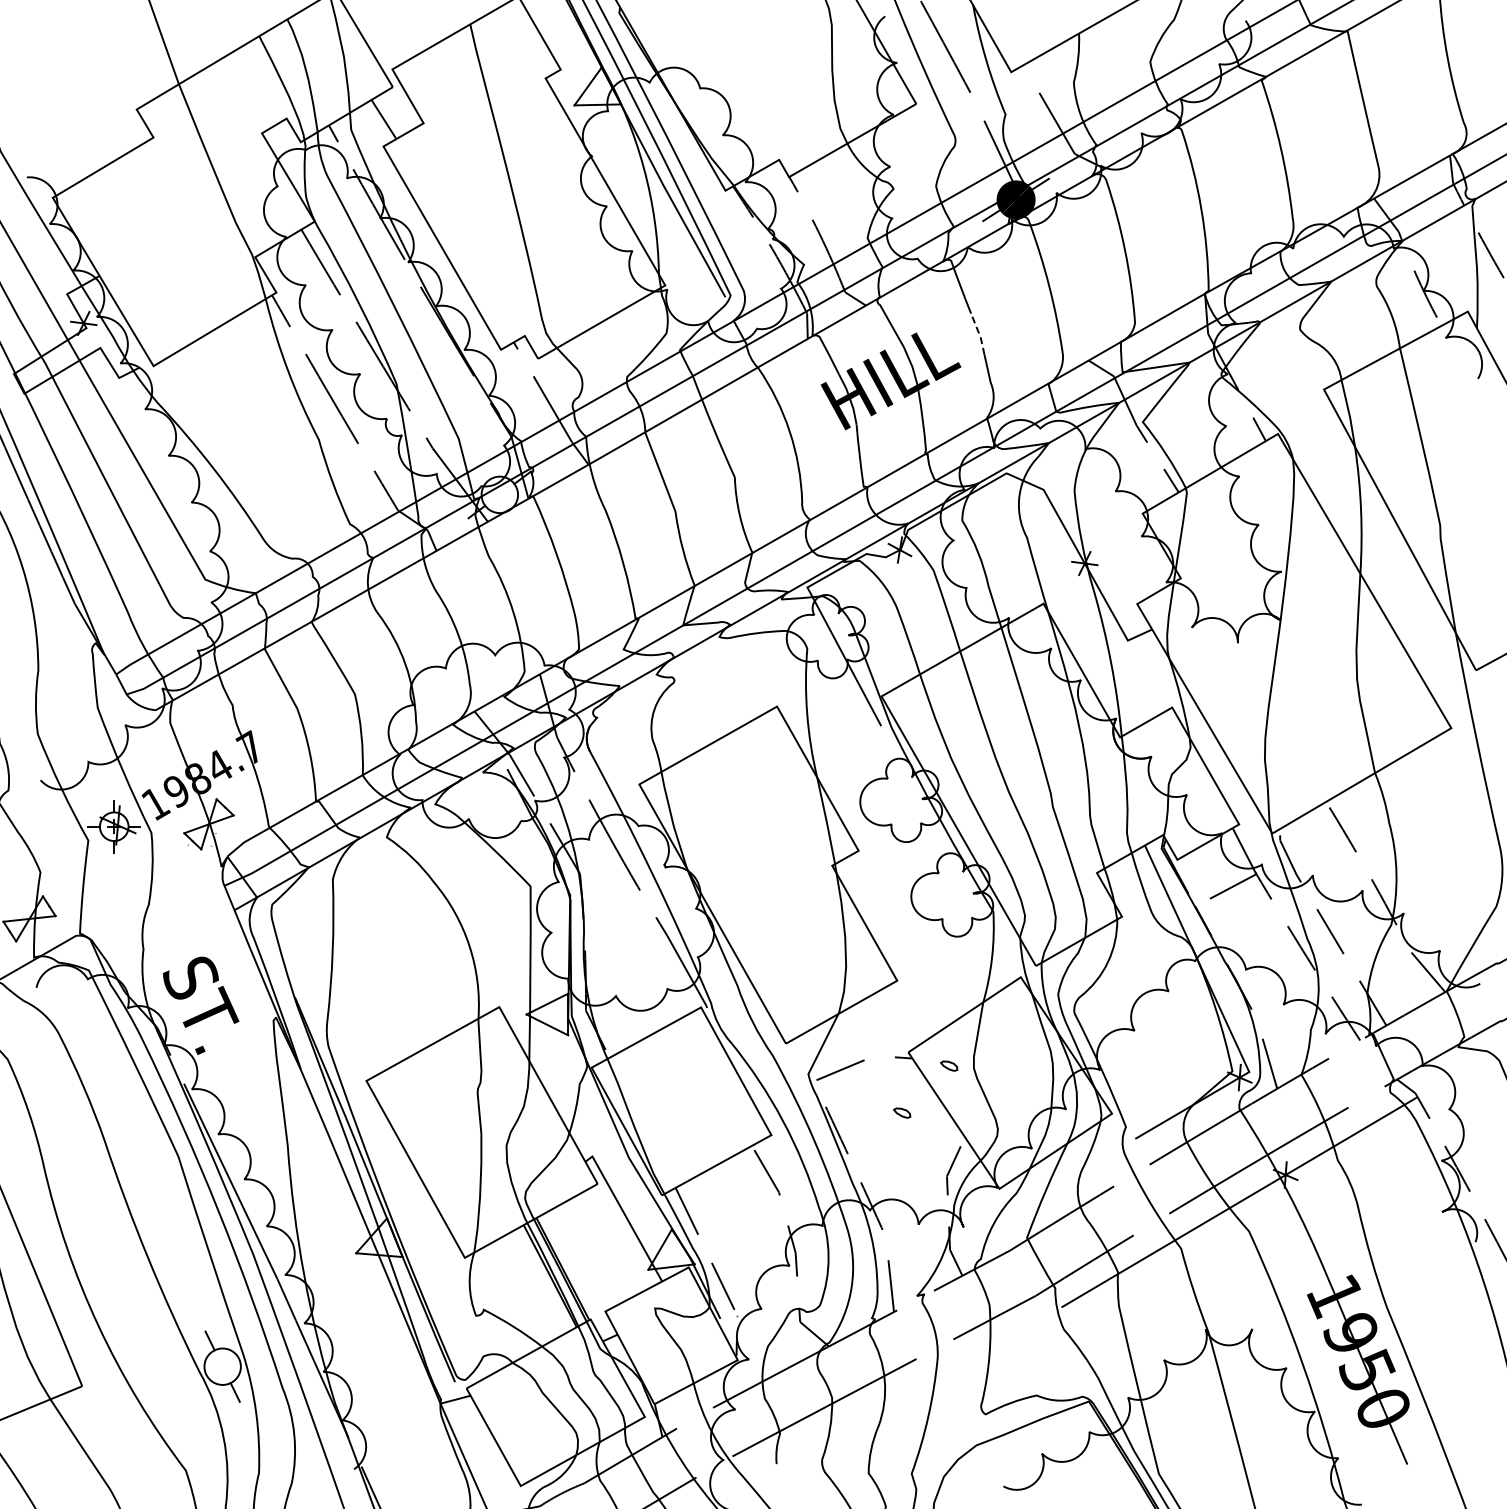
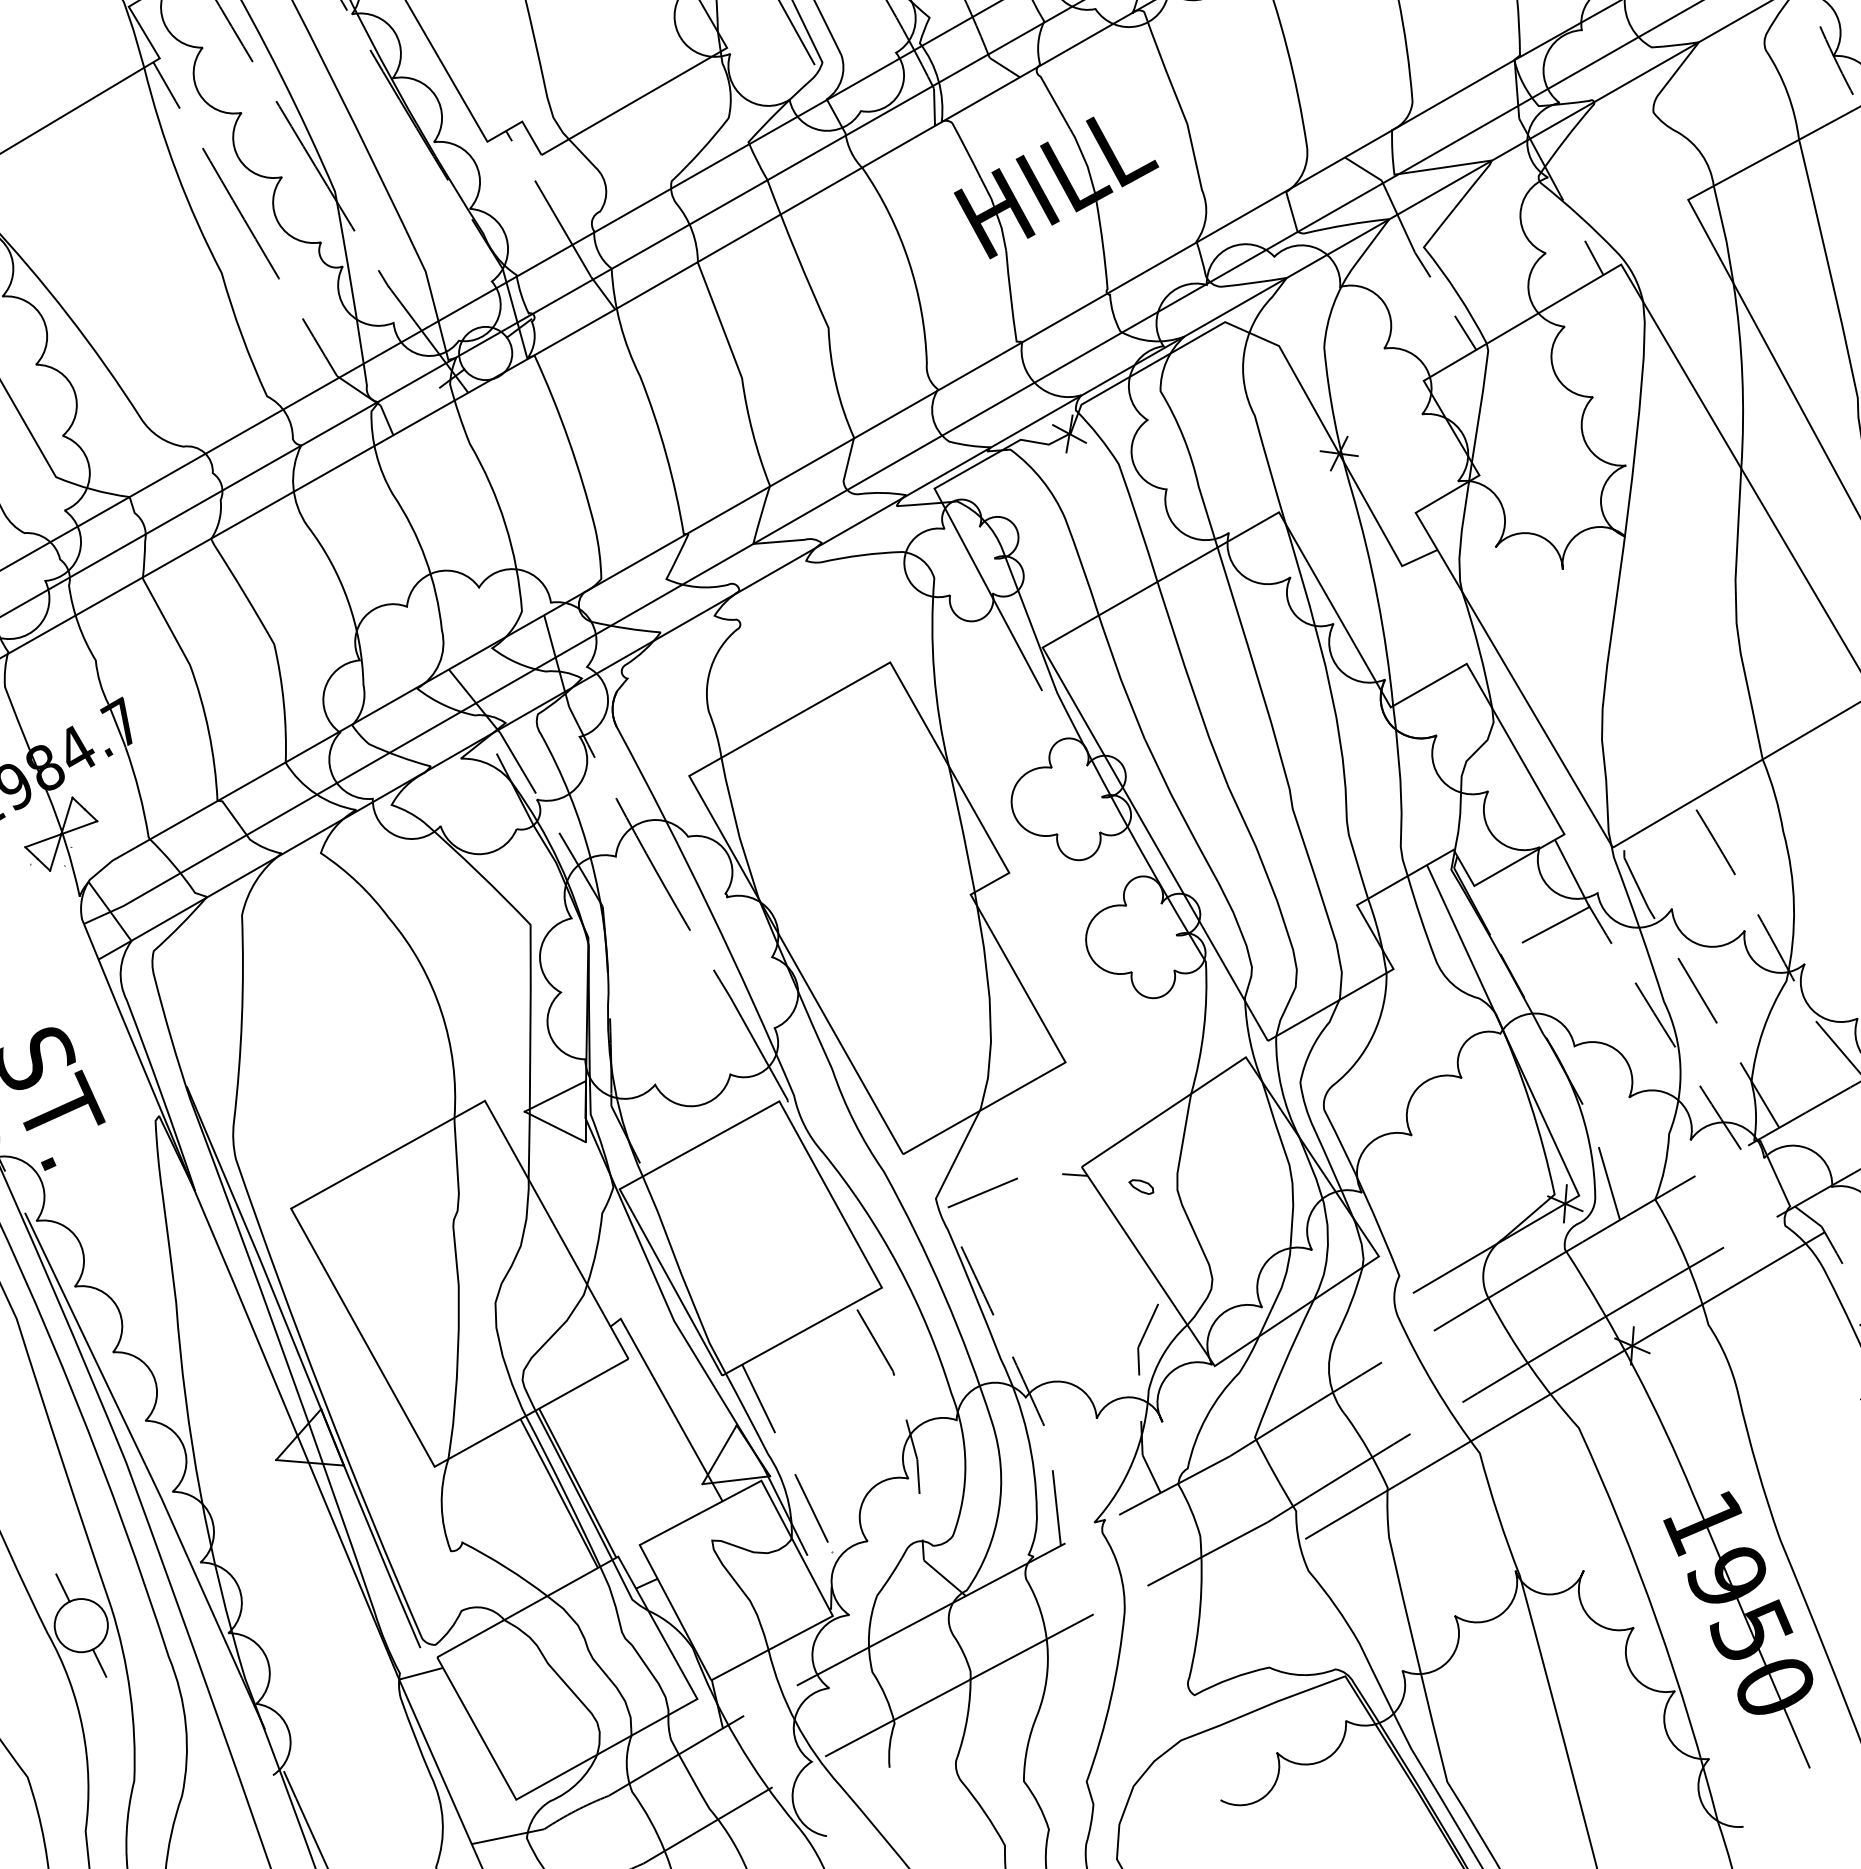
line: (979, 334) -> (1185, 119), dashed -> solid
part: (901, 1112) -> (1071, 1254), removed

